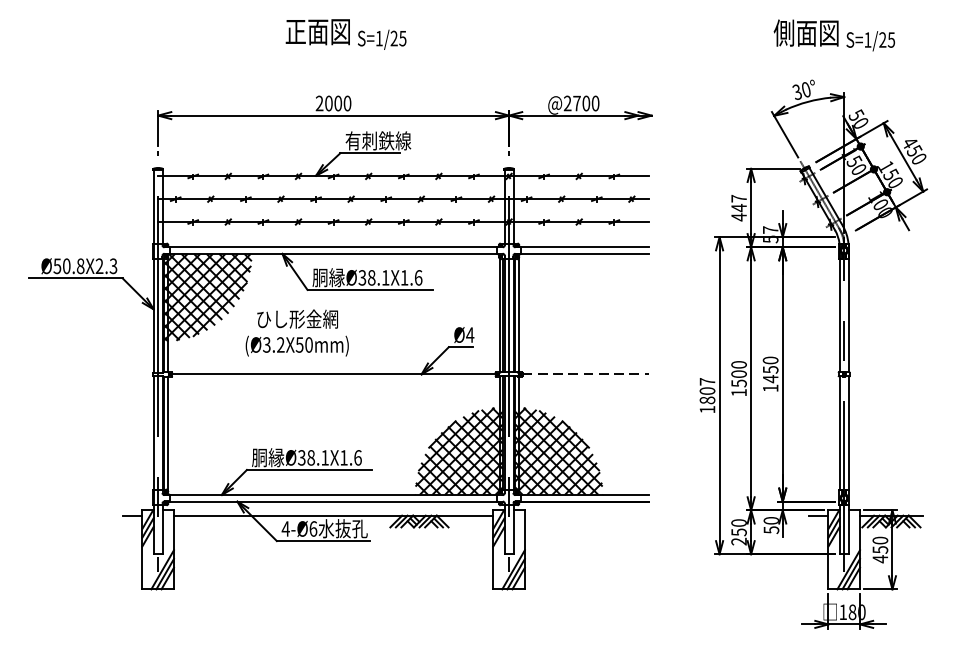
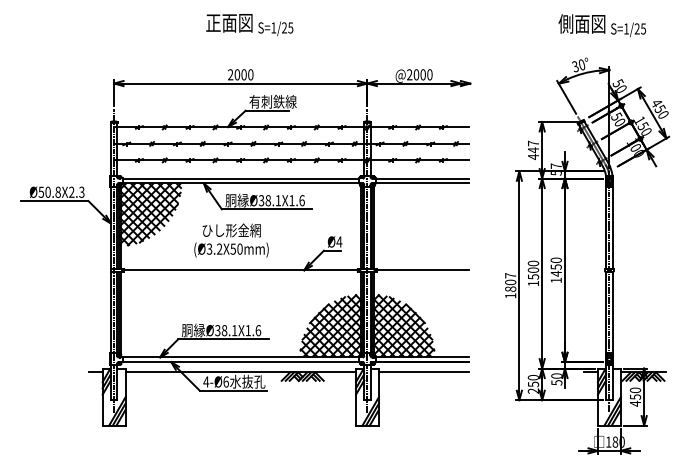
text: (577, 103) -> (416, 74), @2700 -> @2000
text: (297, 333) -> (231, 240), moved
line: (586, 374) -> (423, 270), dashed -> solid
line: (586, 515) -> (423, 372), added

